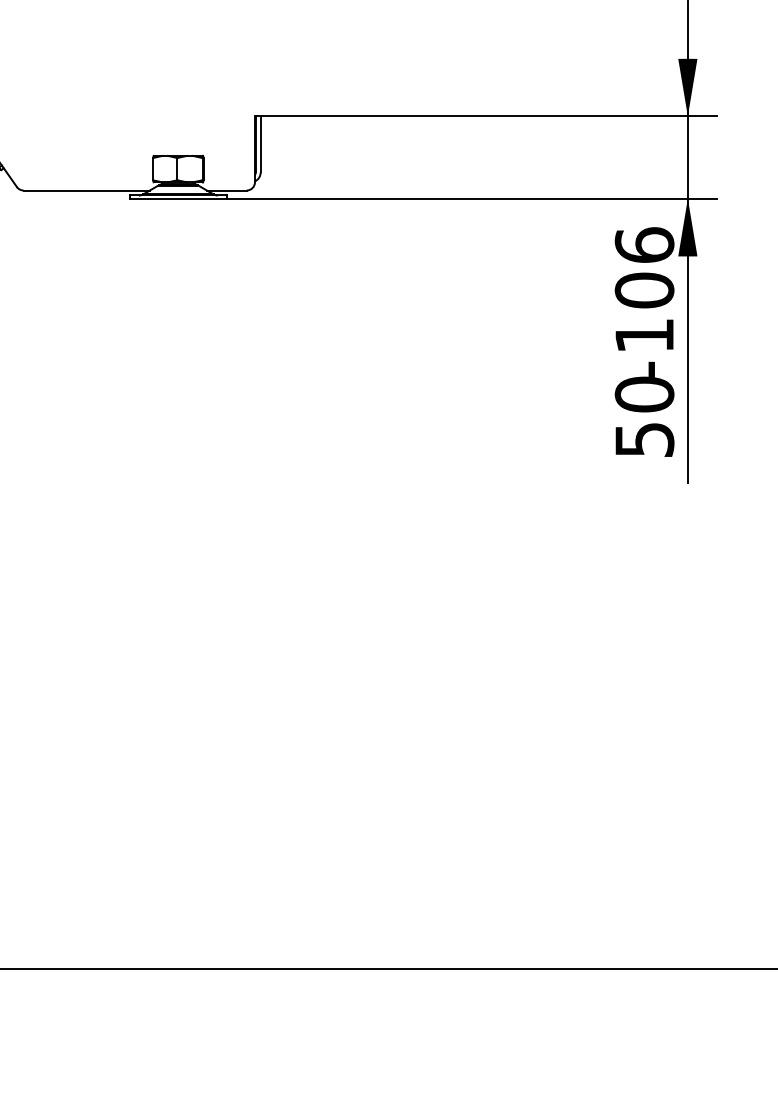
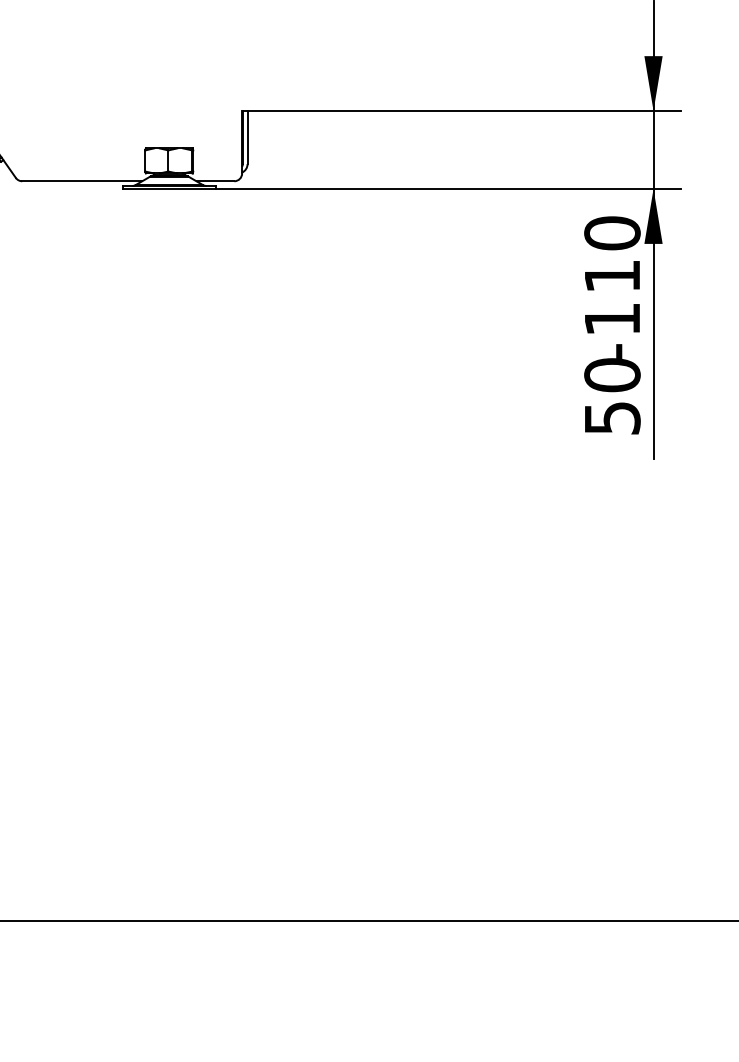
text: (644, 267) -> (612, 254), -106 -> -110

